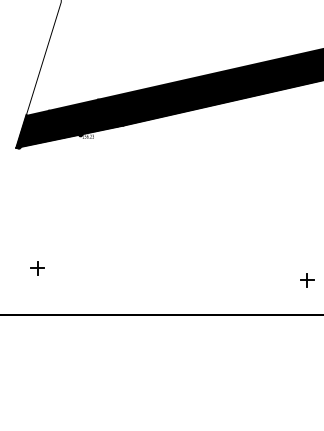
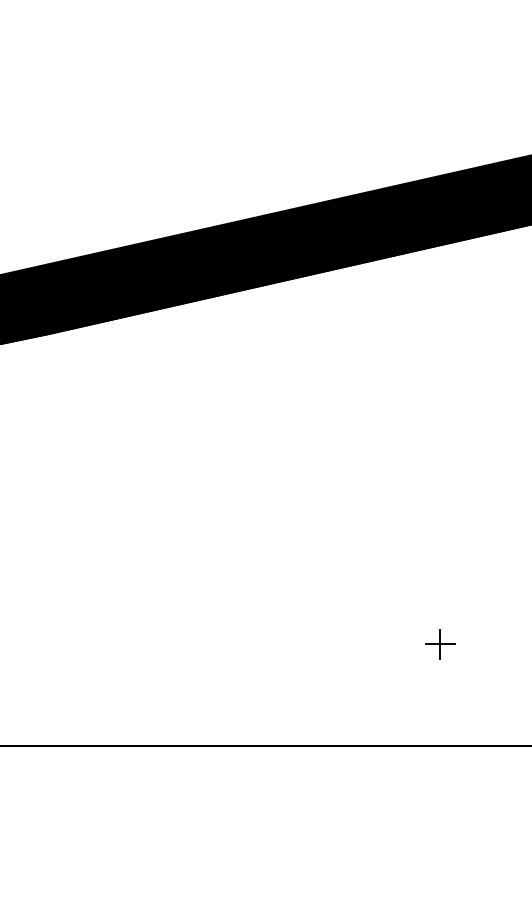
part: (307, 280) -> (440, 644), moved

